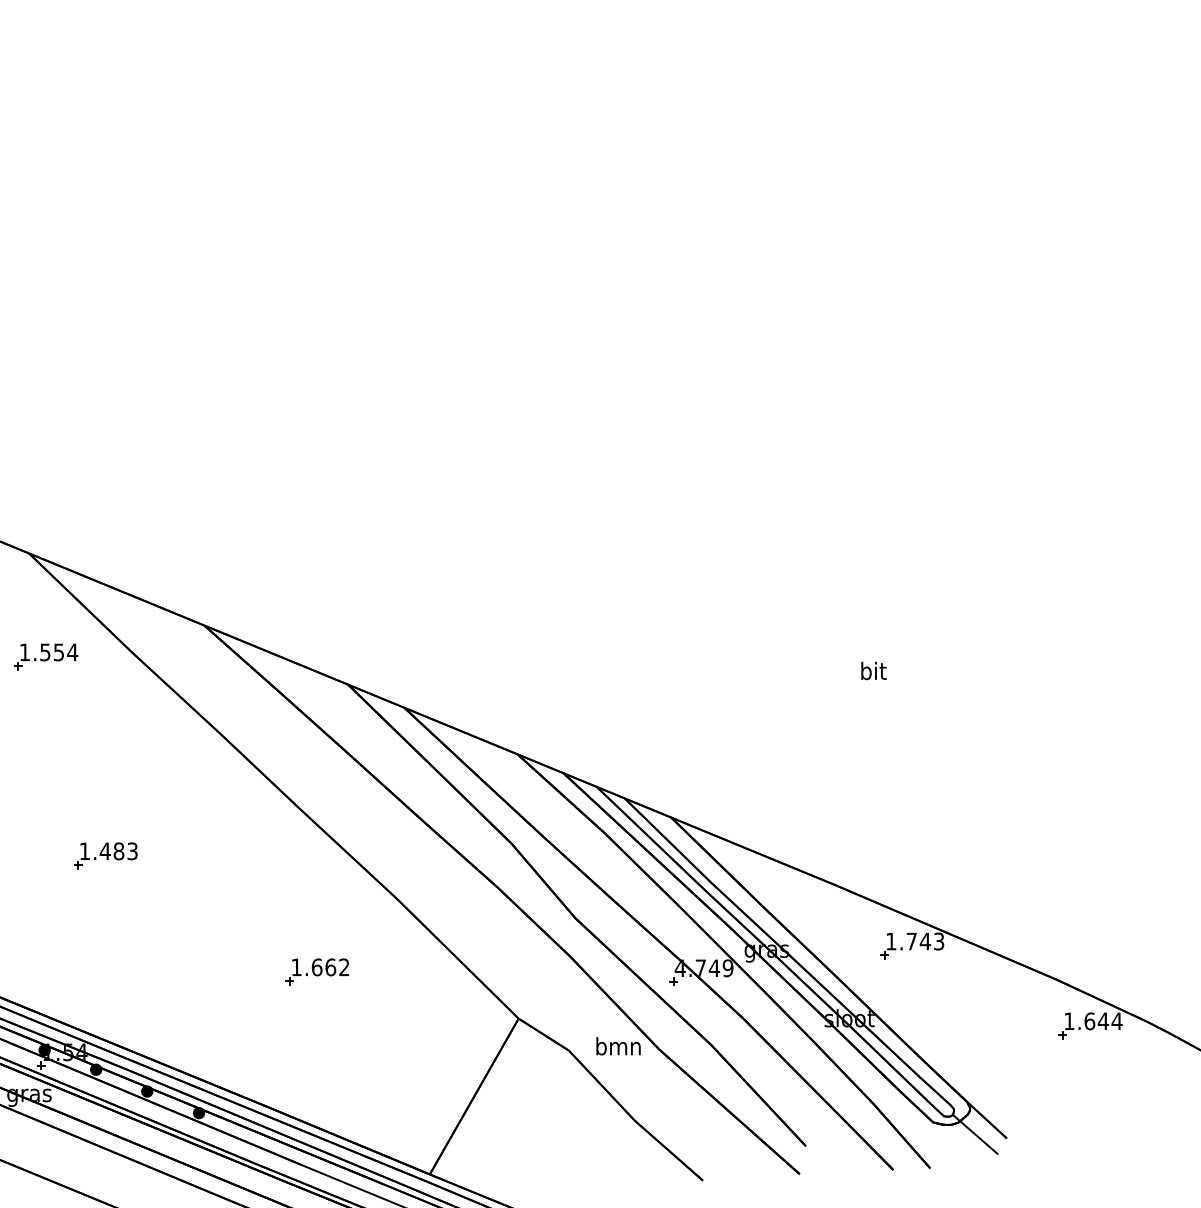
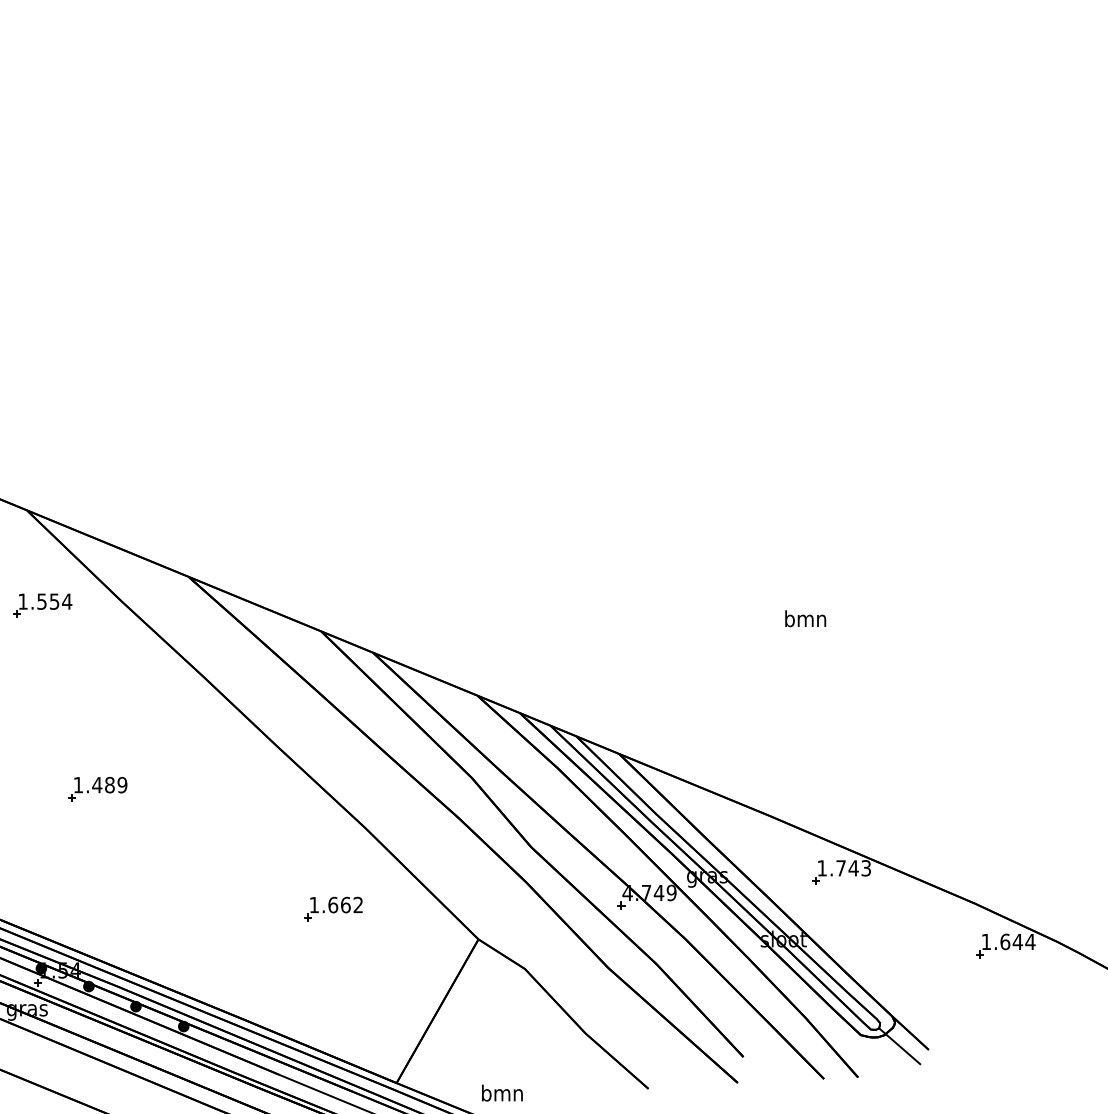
text: (873, 670) -> (805, 618), bit -> bmn
text: (132, 851) -> (122, 785), 1.483 -> 1.489
part: (317, 971) -> (333, 908), moved
text: (618, 1046) -> (502, 1093), moved

